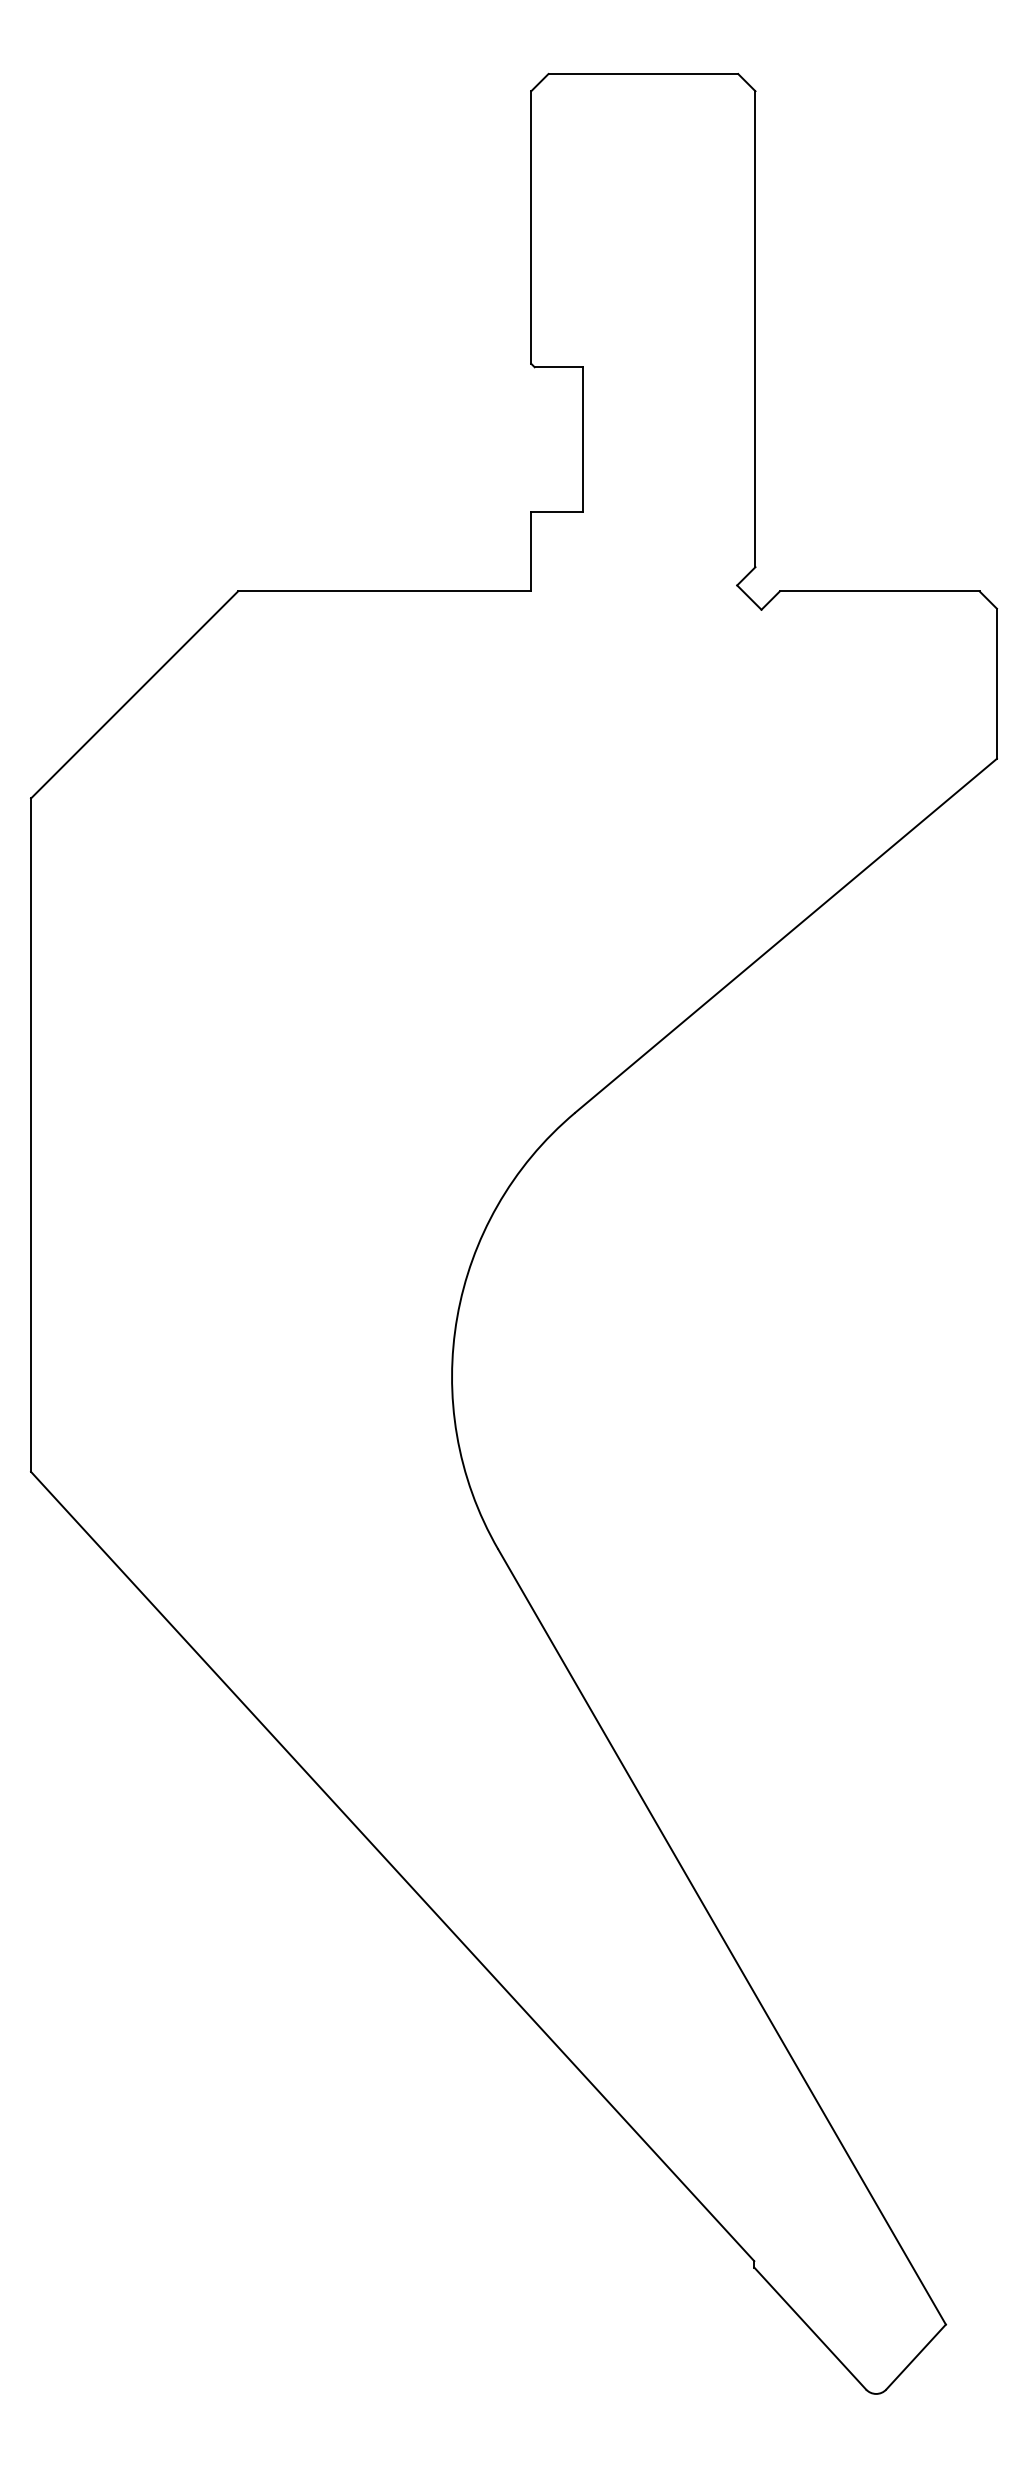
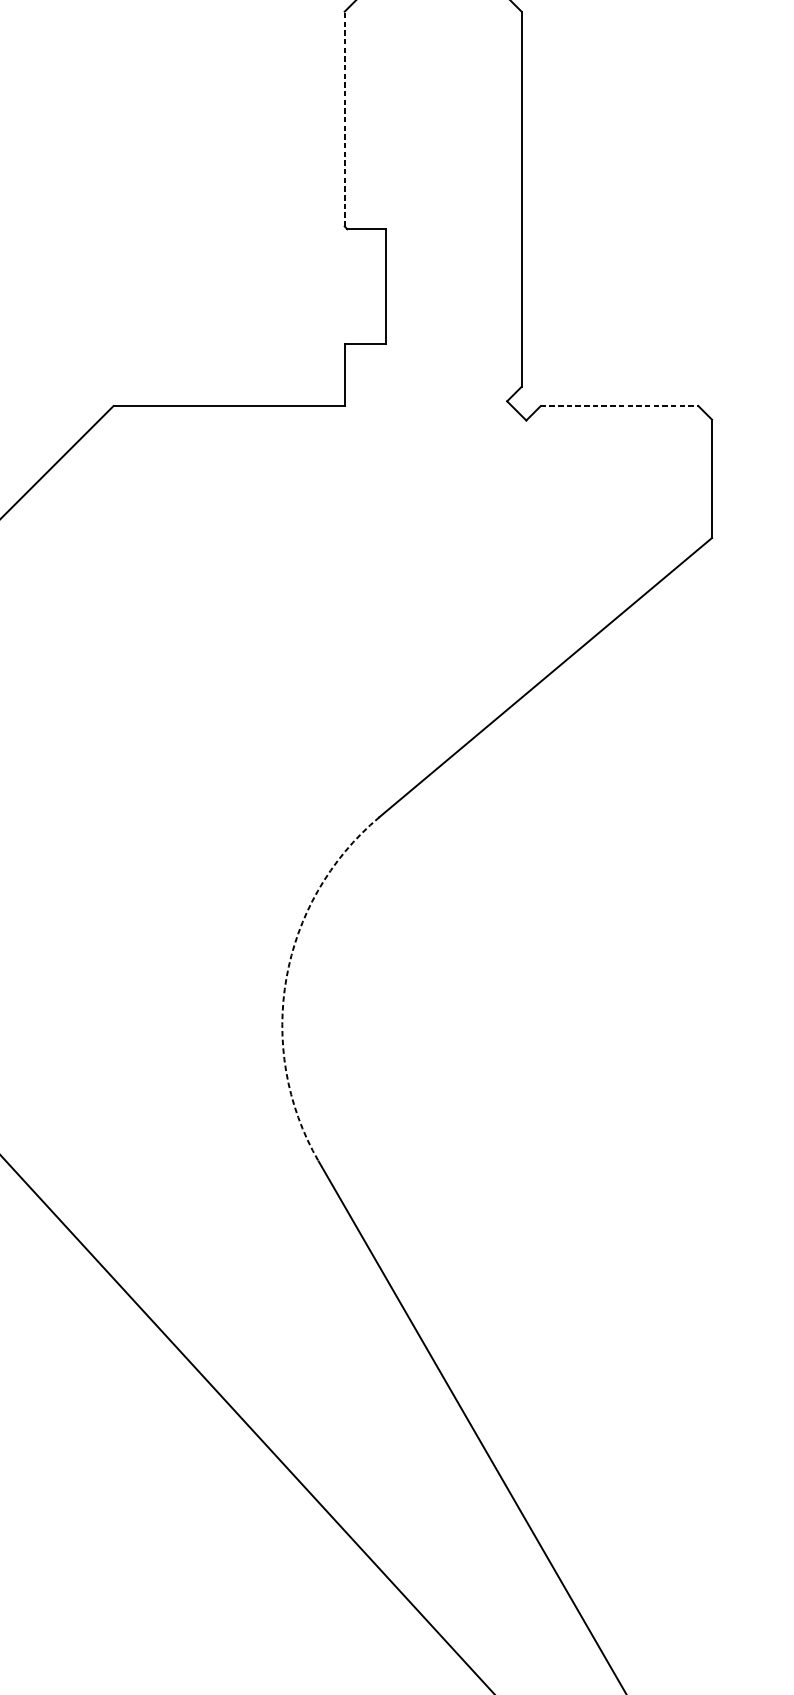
line: (531, 227) -> (344, 119), solid -> dashed
line: (879, 591) -> (619, 406), solid -> dashed
arc: (457, 1317) -> (286, 978), solid -> dashed

